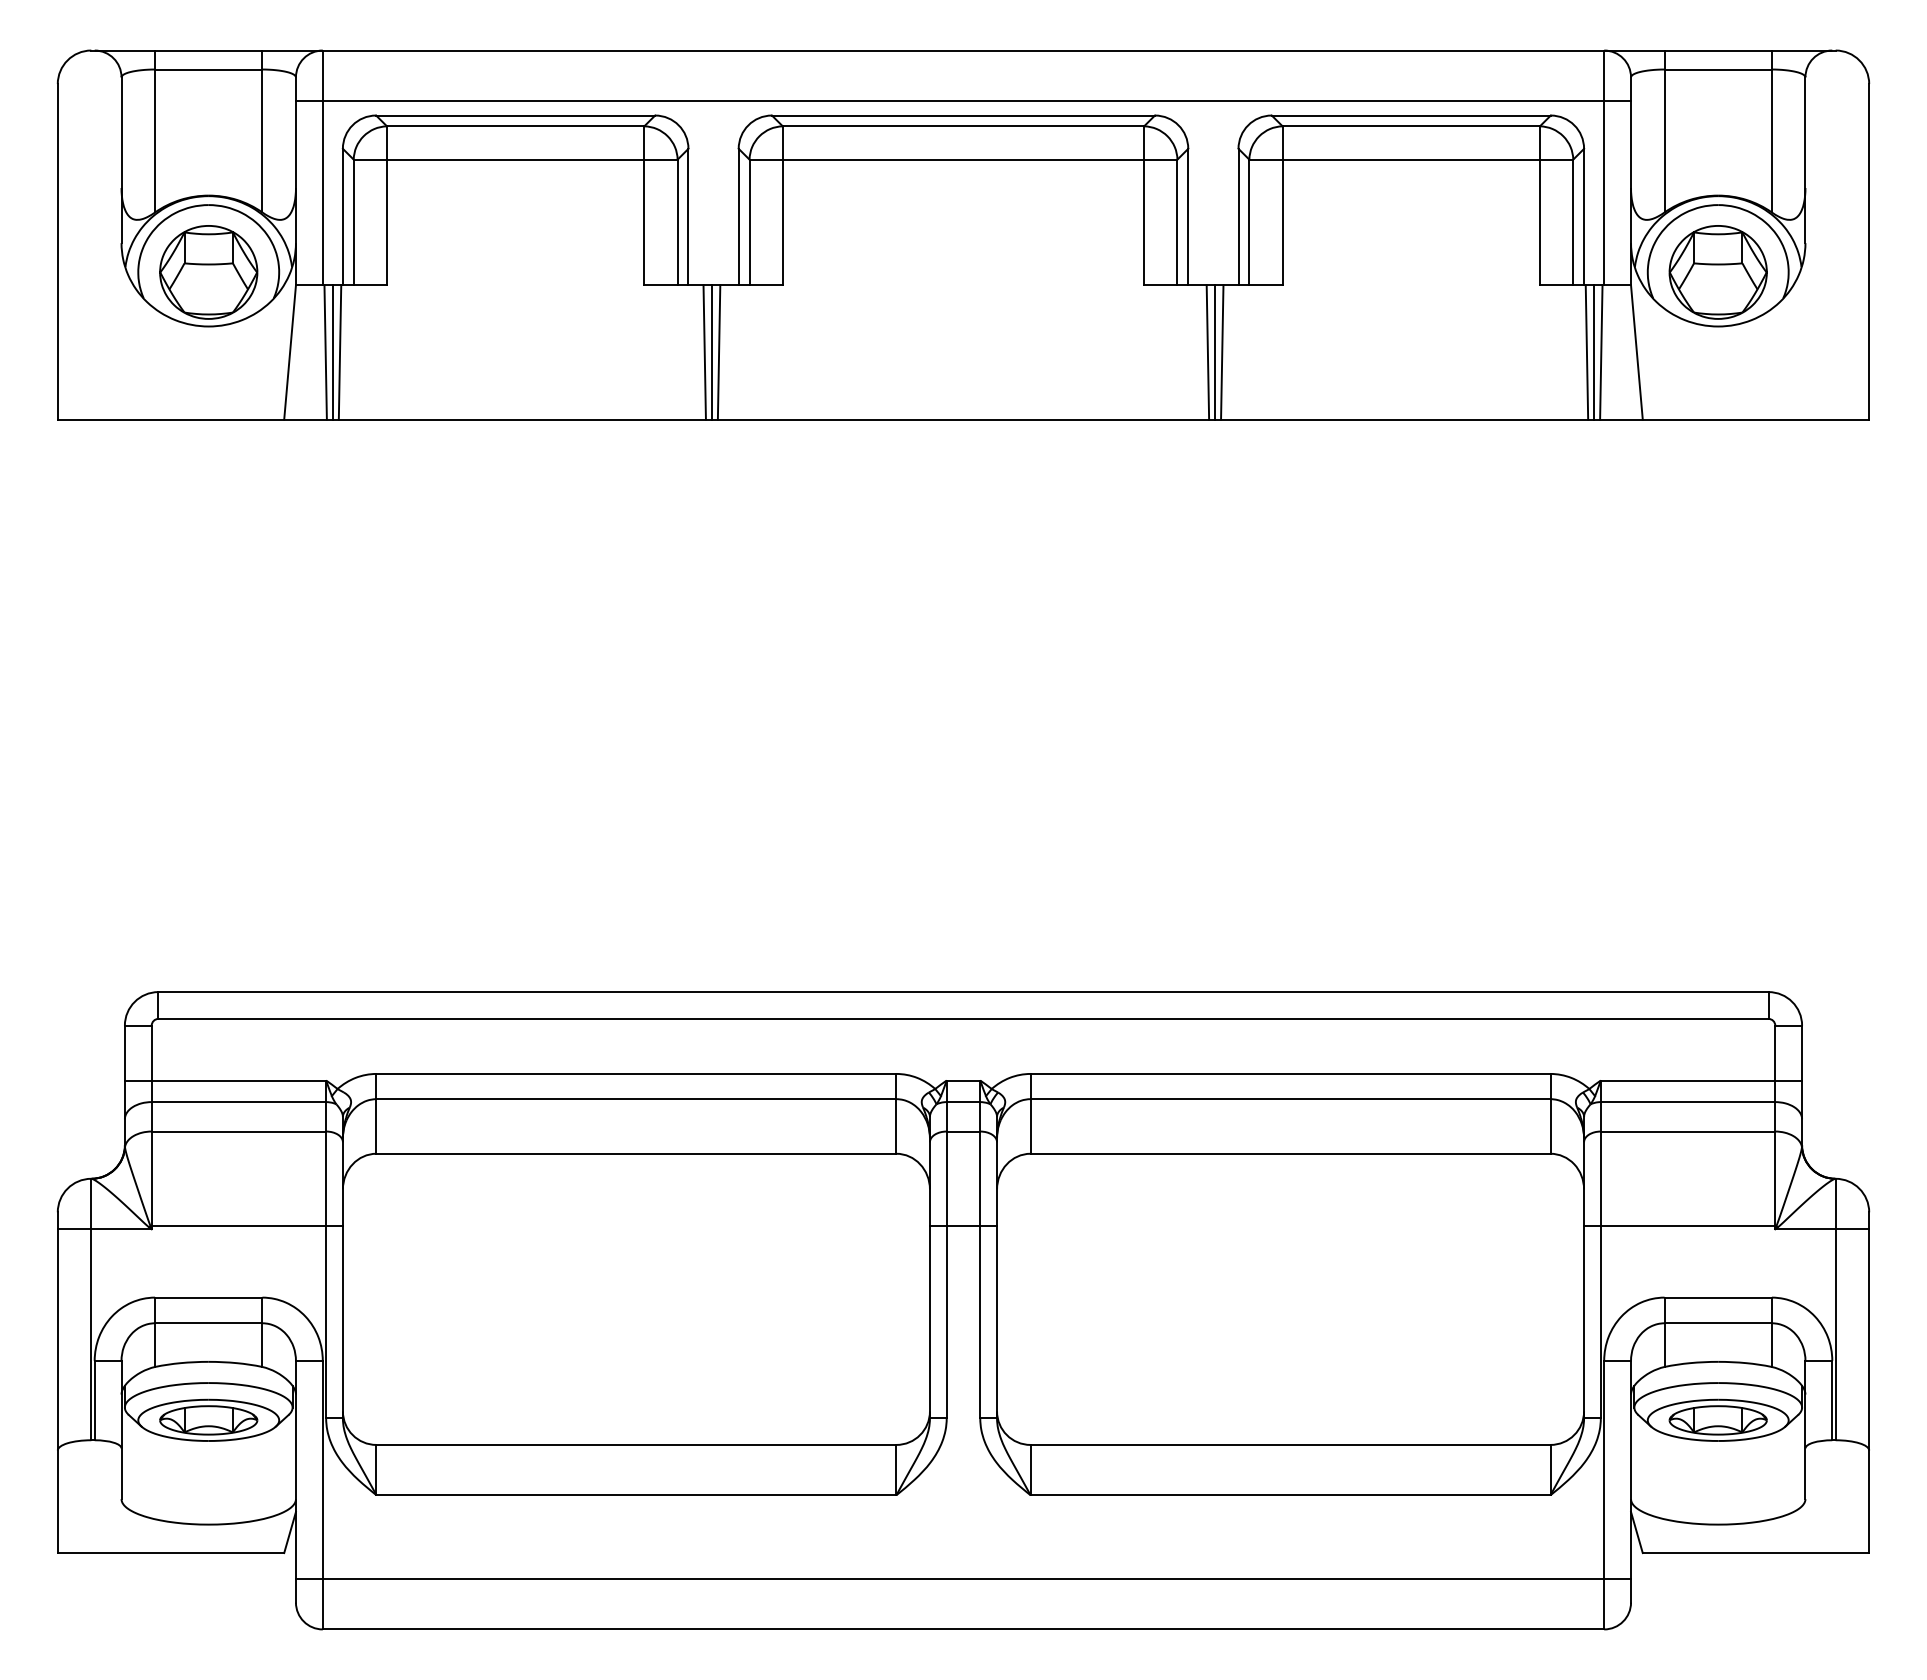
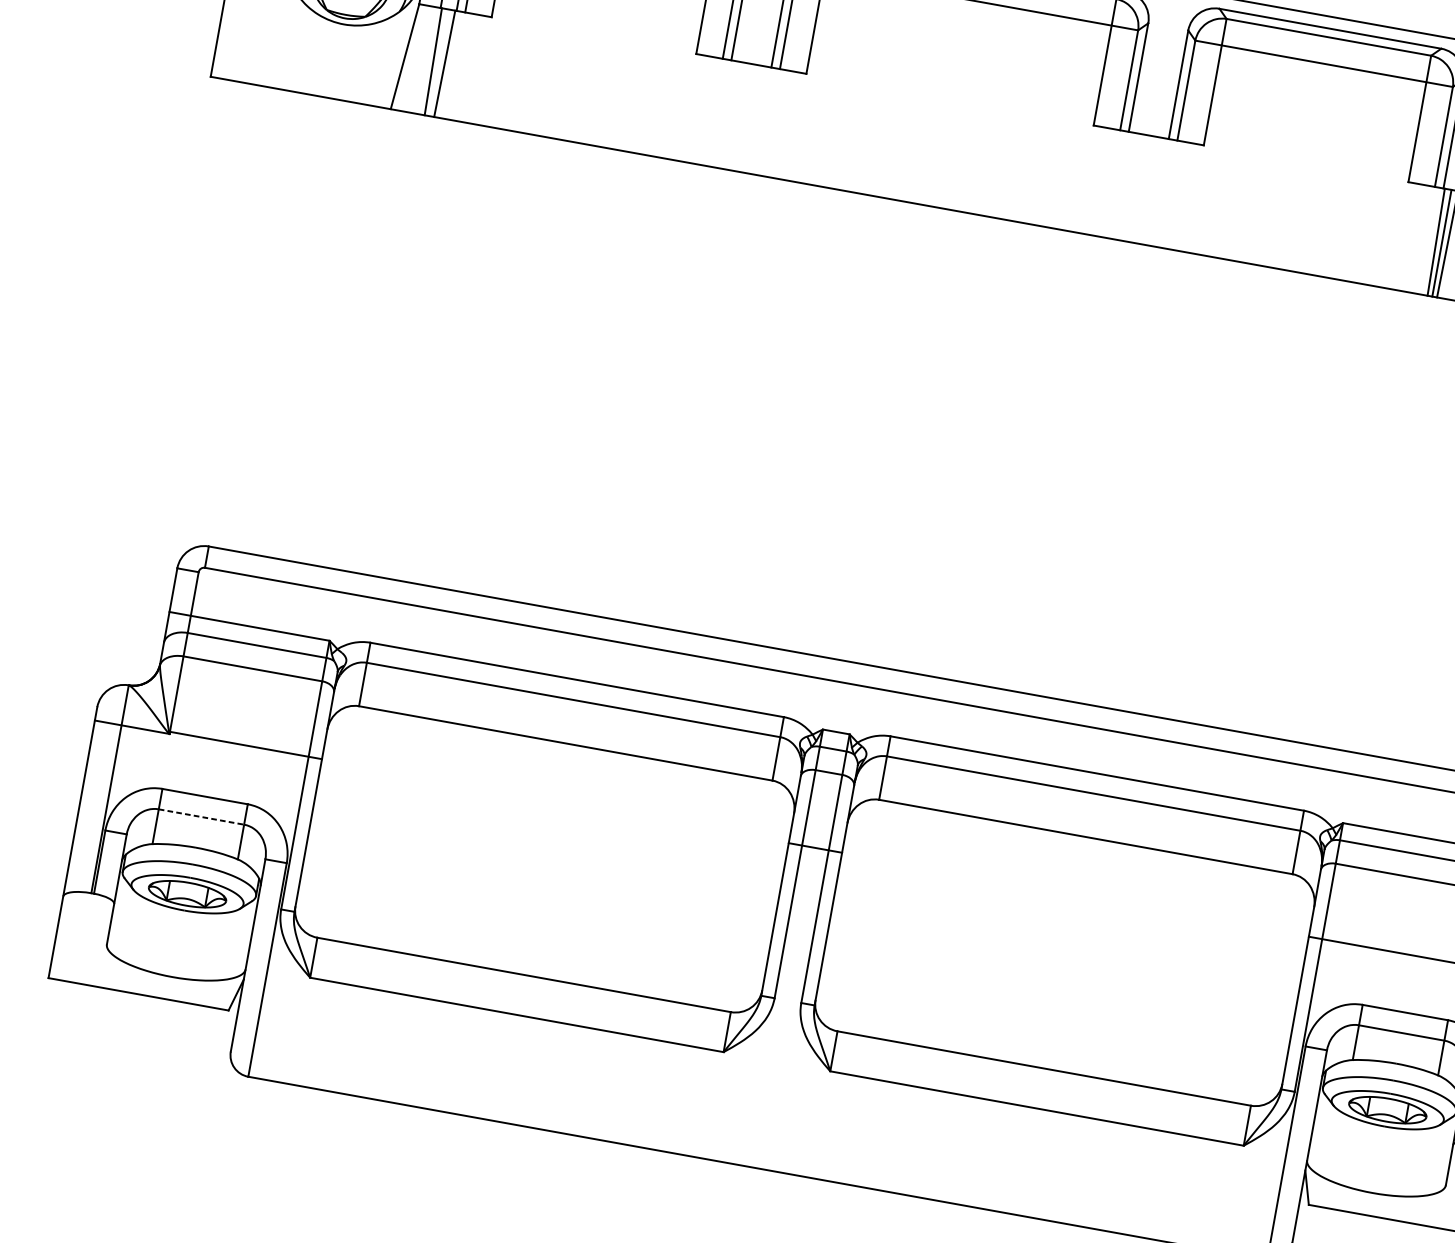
line: (332, 352) -> (438, 62), removed
line: (704, 352) -> (734, 116), removed
line: (711, 352) -> (740, 117), removed
line: (718, 352) -> (745, 118), removed
line: (1207, 352) -> (1134, 188), removed
line: (1215, 352) -> (1140, 189), removed
line: (1222, 352) -> (1146, 190), removed
line: (208, 1323) -> (201, 817), solid -> dashed
line: (963, 1579) -> (764, 1128), removed

